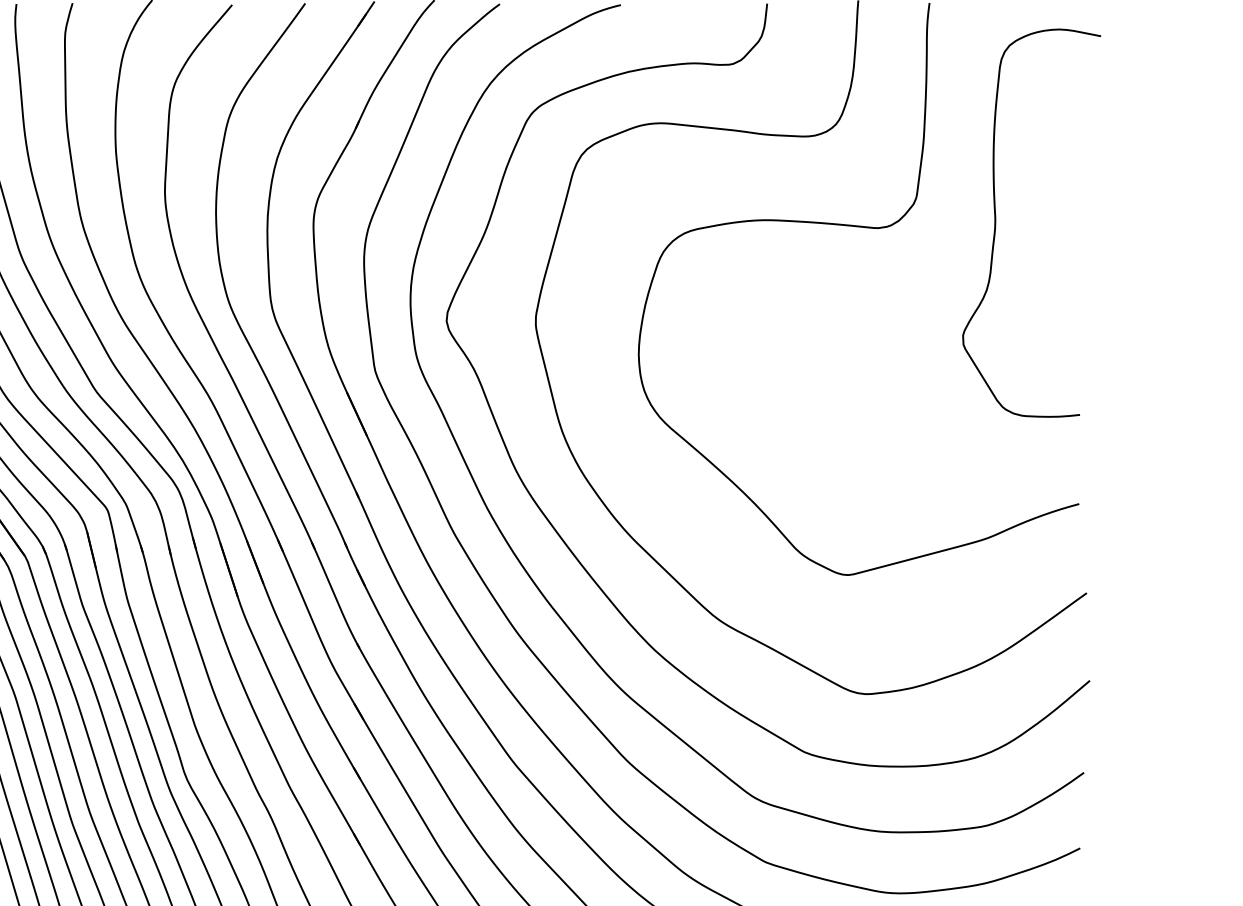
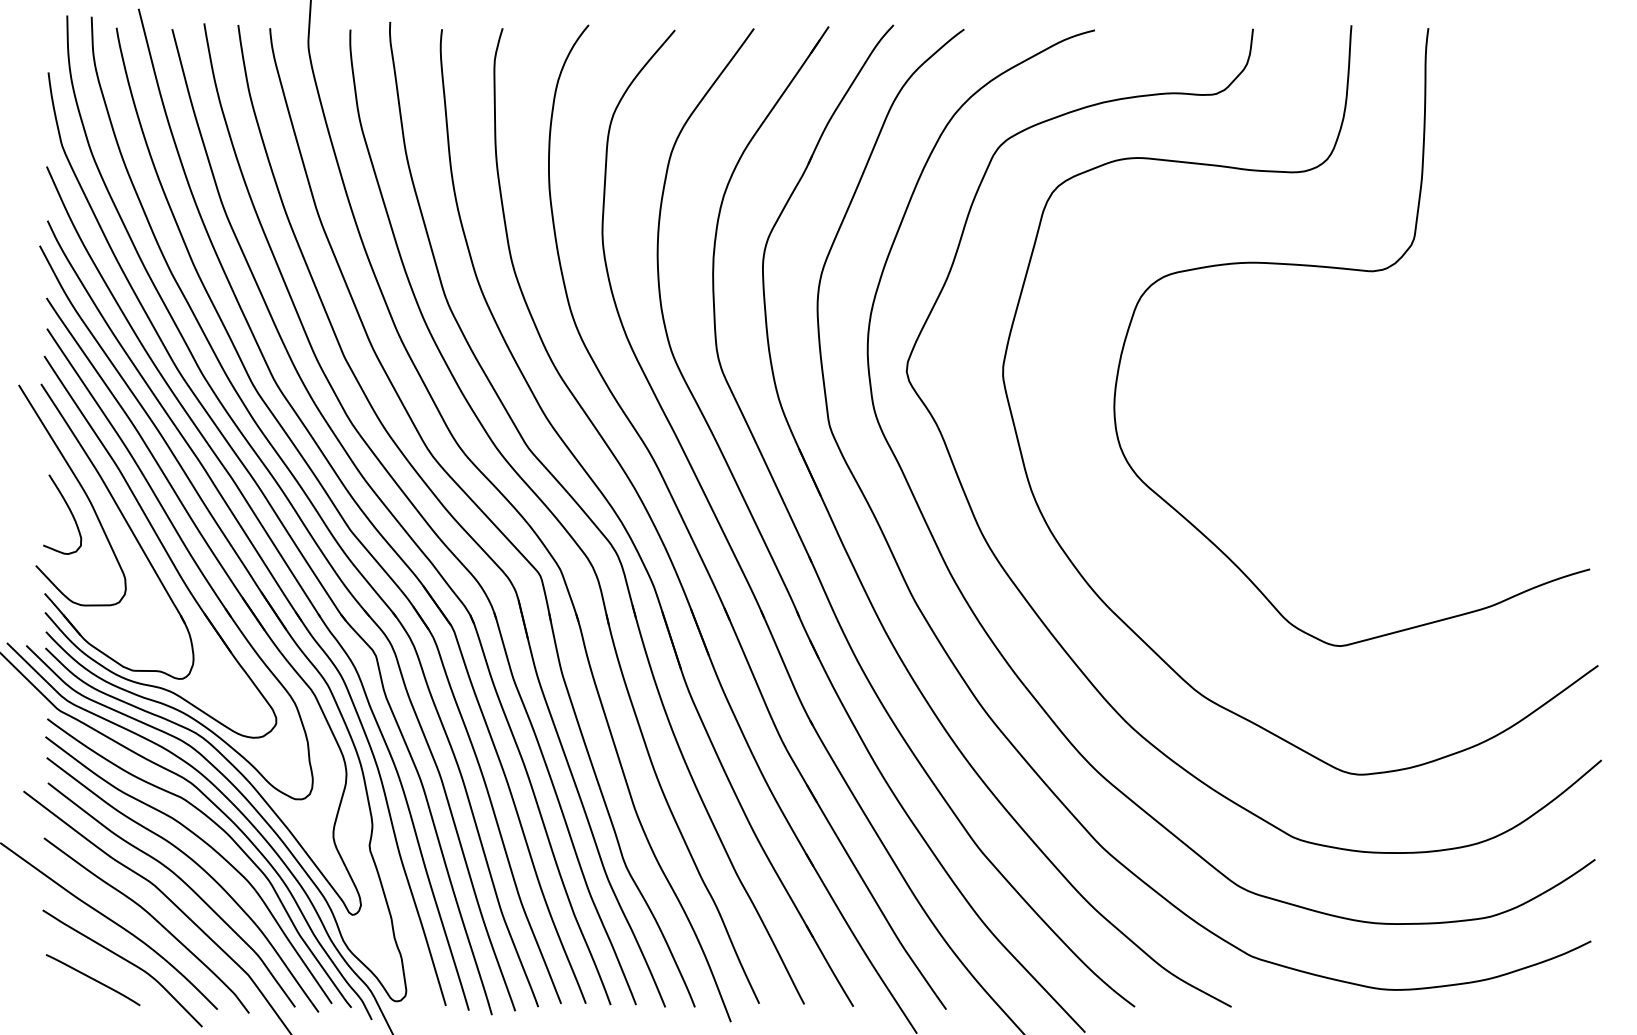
curve: (996, 222) -> (1500, 265), removed

